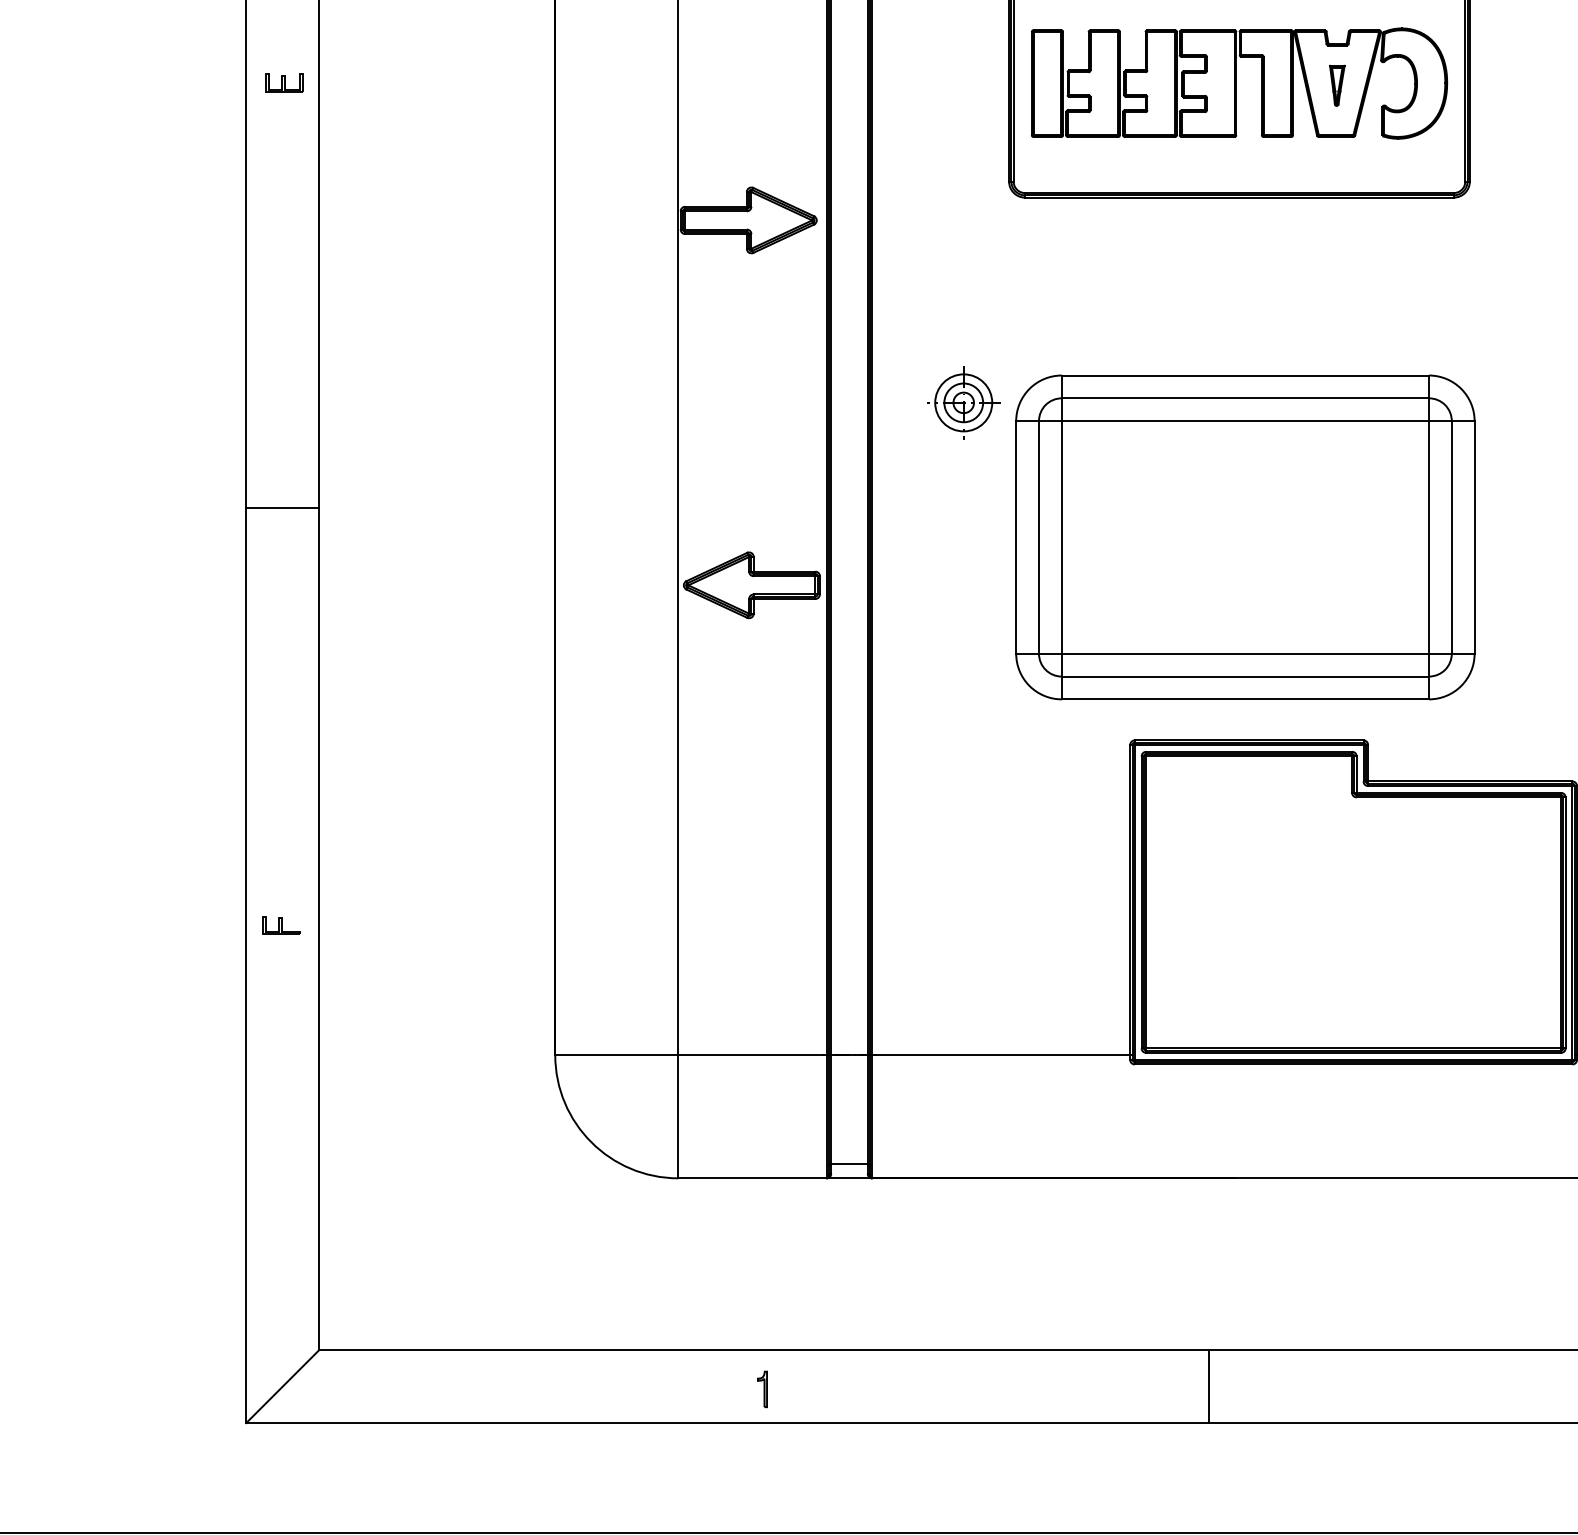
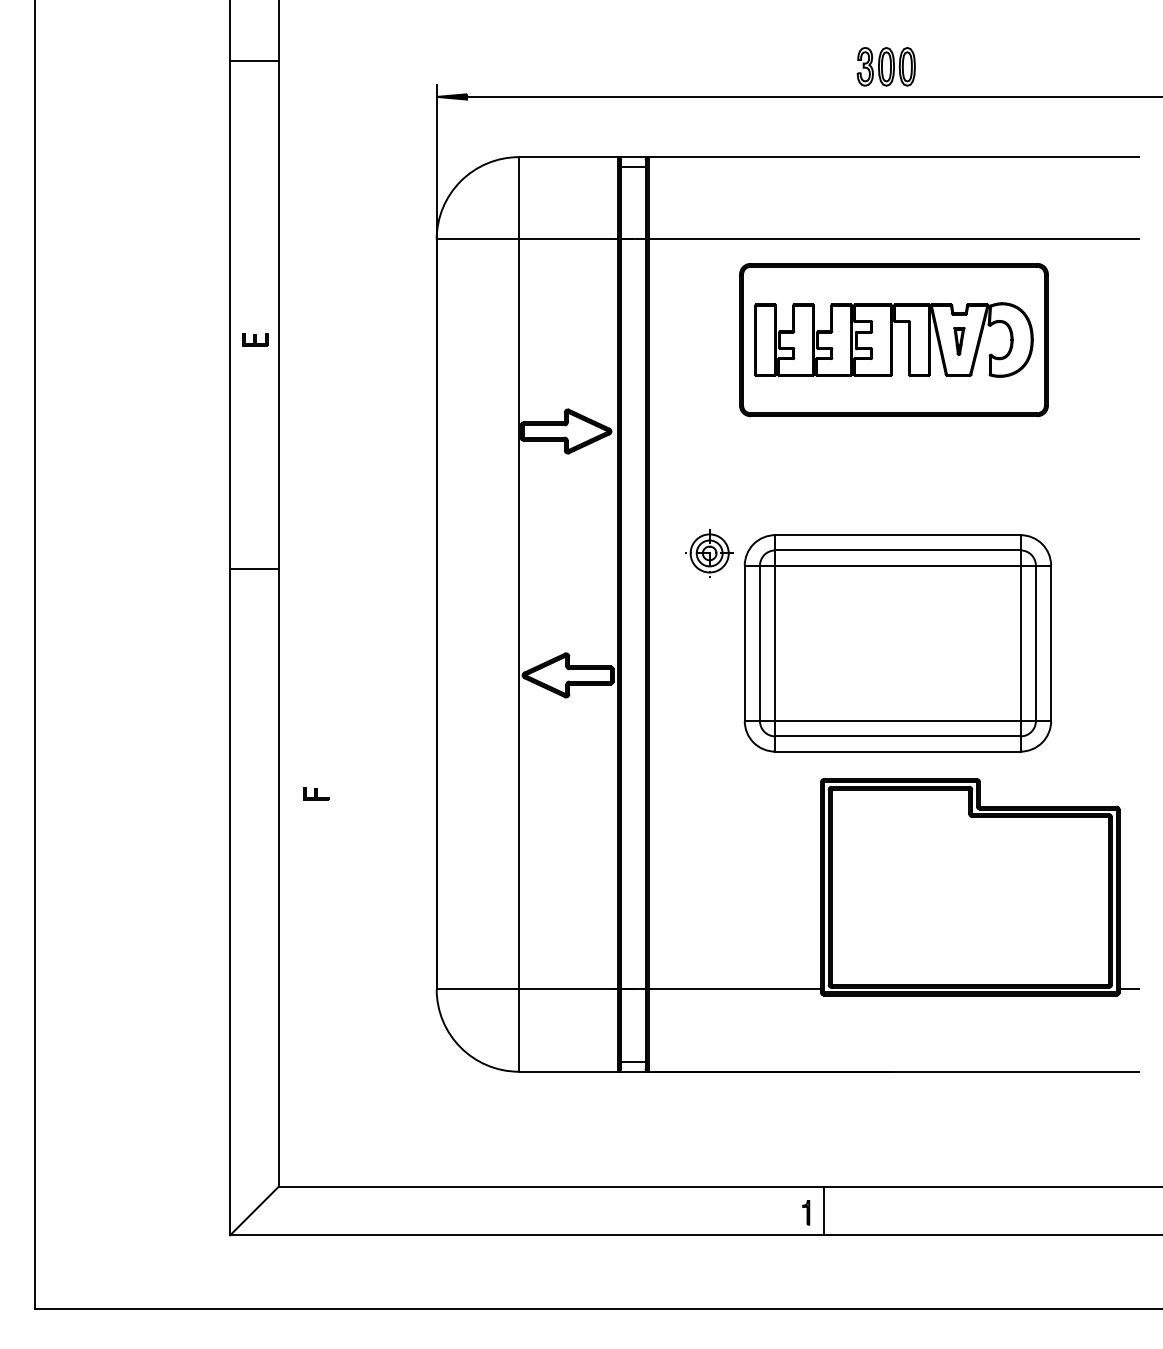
line: (282, 507) -> (254, 568), moved
part: (281, 925) -> (316, 793), moved
line: (1208, 1385) -> (824, 1210), moved
part: (762, 1388) -> (806, 1212), moved

